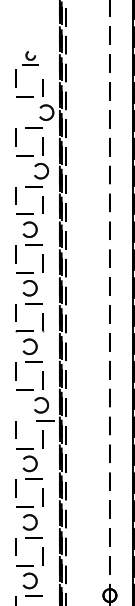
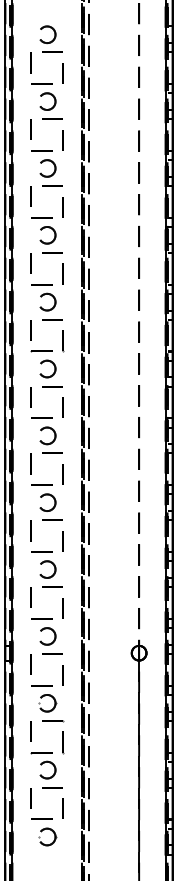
part: (32, 57) -> (50, 38), size x1.67
part: (48, 107) -> (50, 95), moved
part: (46, 168) -> (53, 165), moved
part: (43, 408) -> (50, 439), moved

